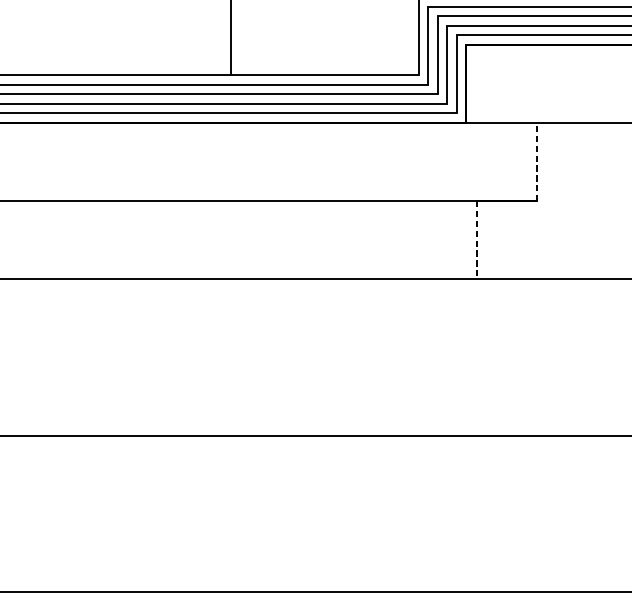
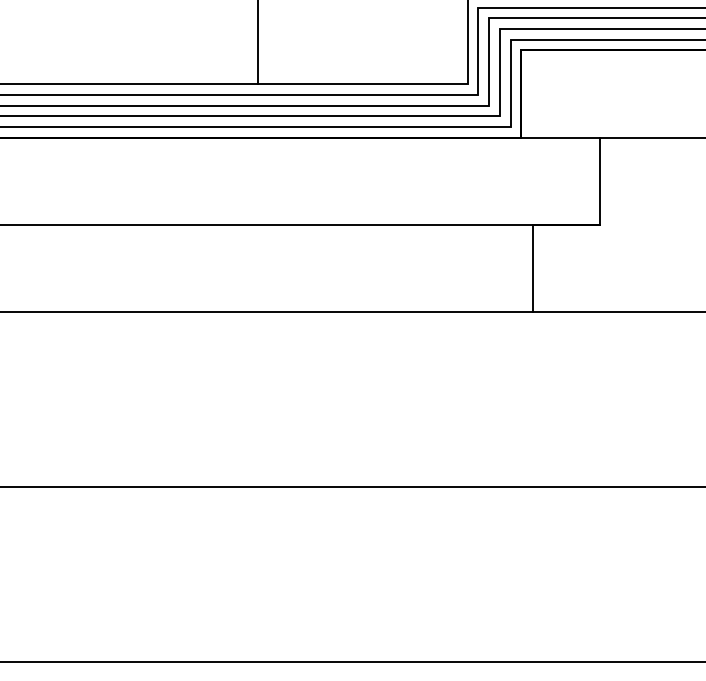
line: (537, 162) -> (600, 181), dashed -> solid
line: (476, 240) -> (532, 268), dashed -> solid

